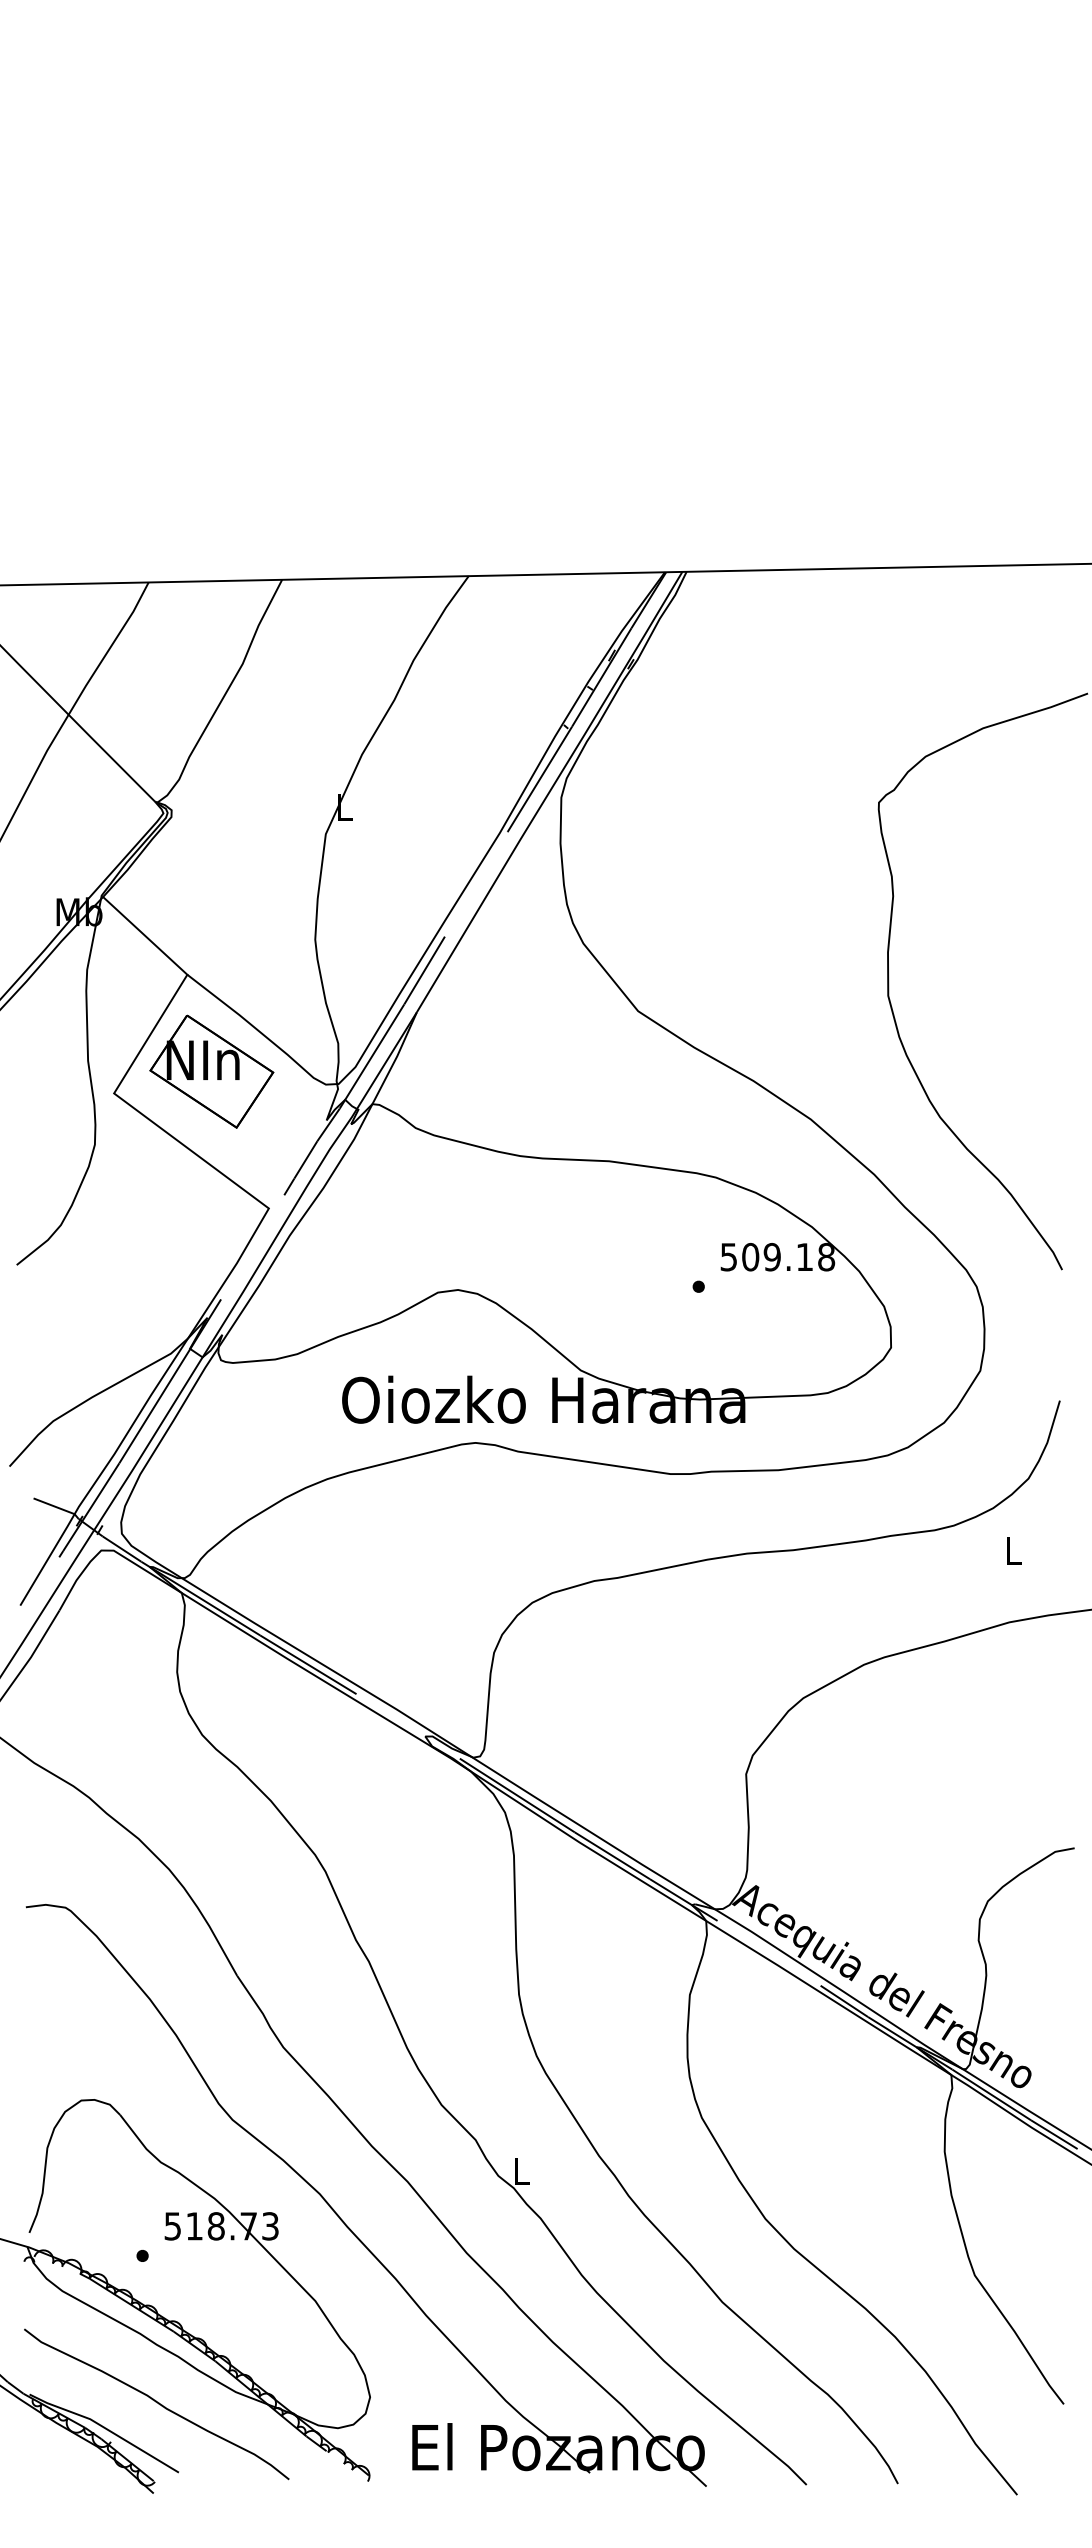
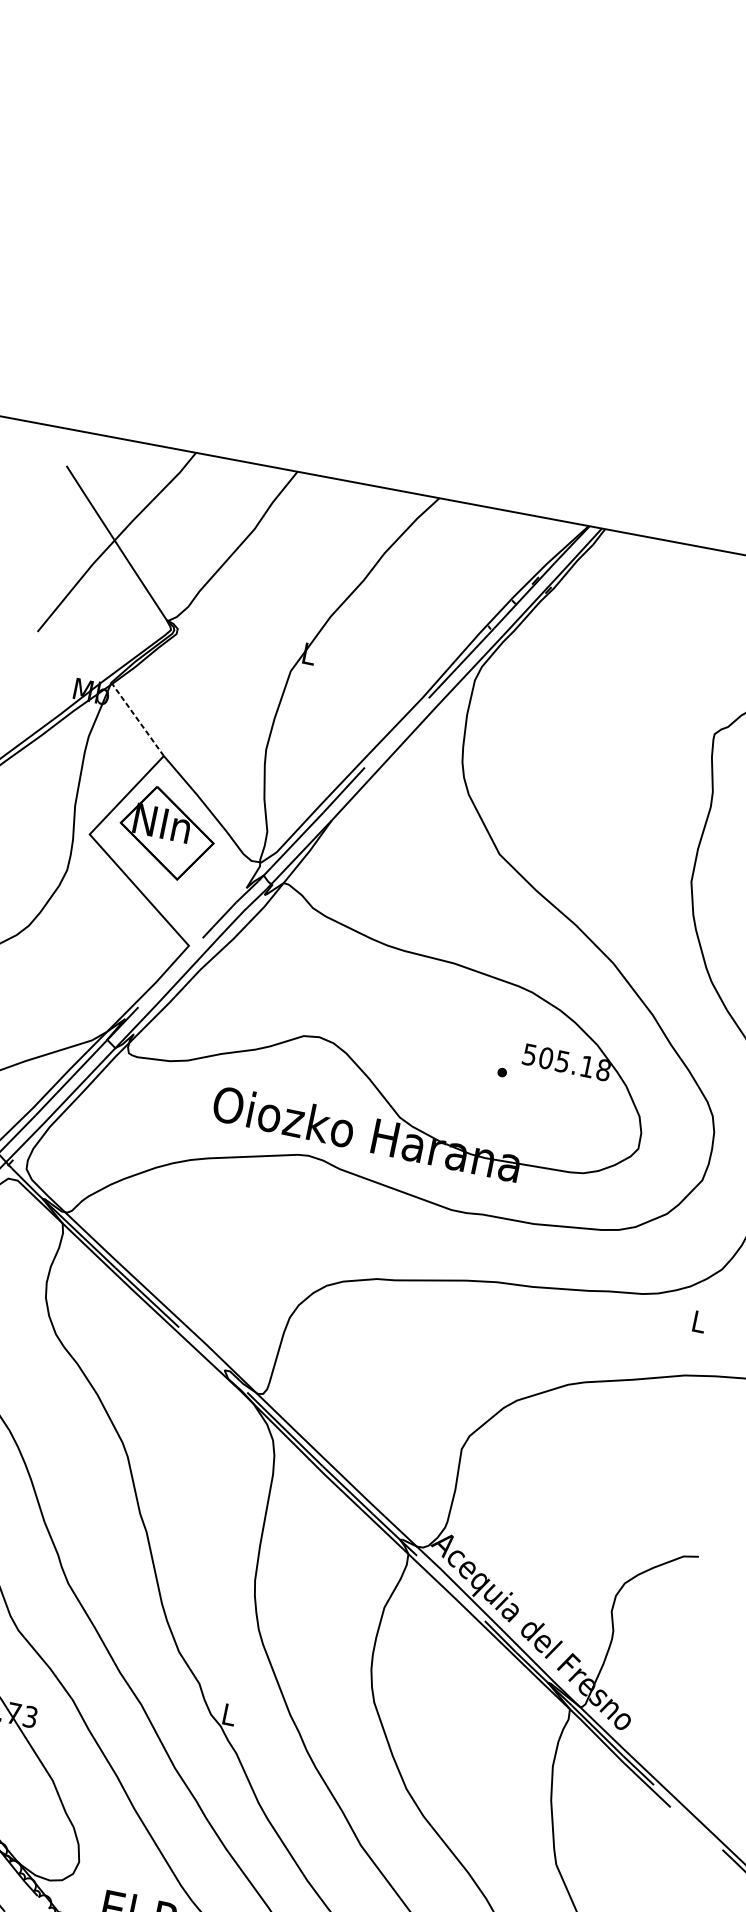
line: (144, 935) -> (137, 719), solid -> dashed
text: (771, 1257) -> (561, 1061), 509.18 -> 505.18

